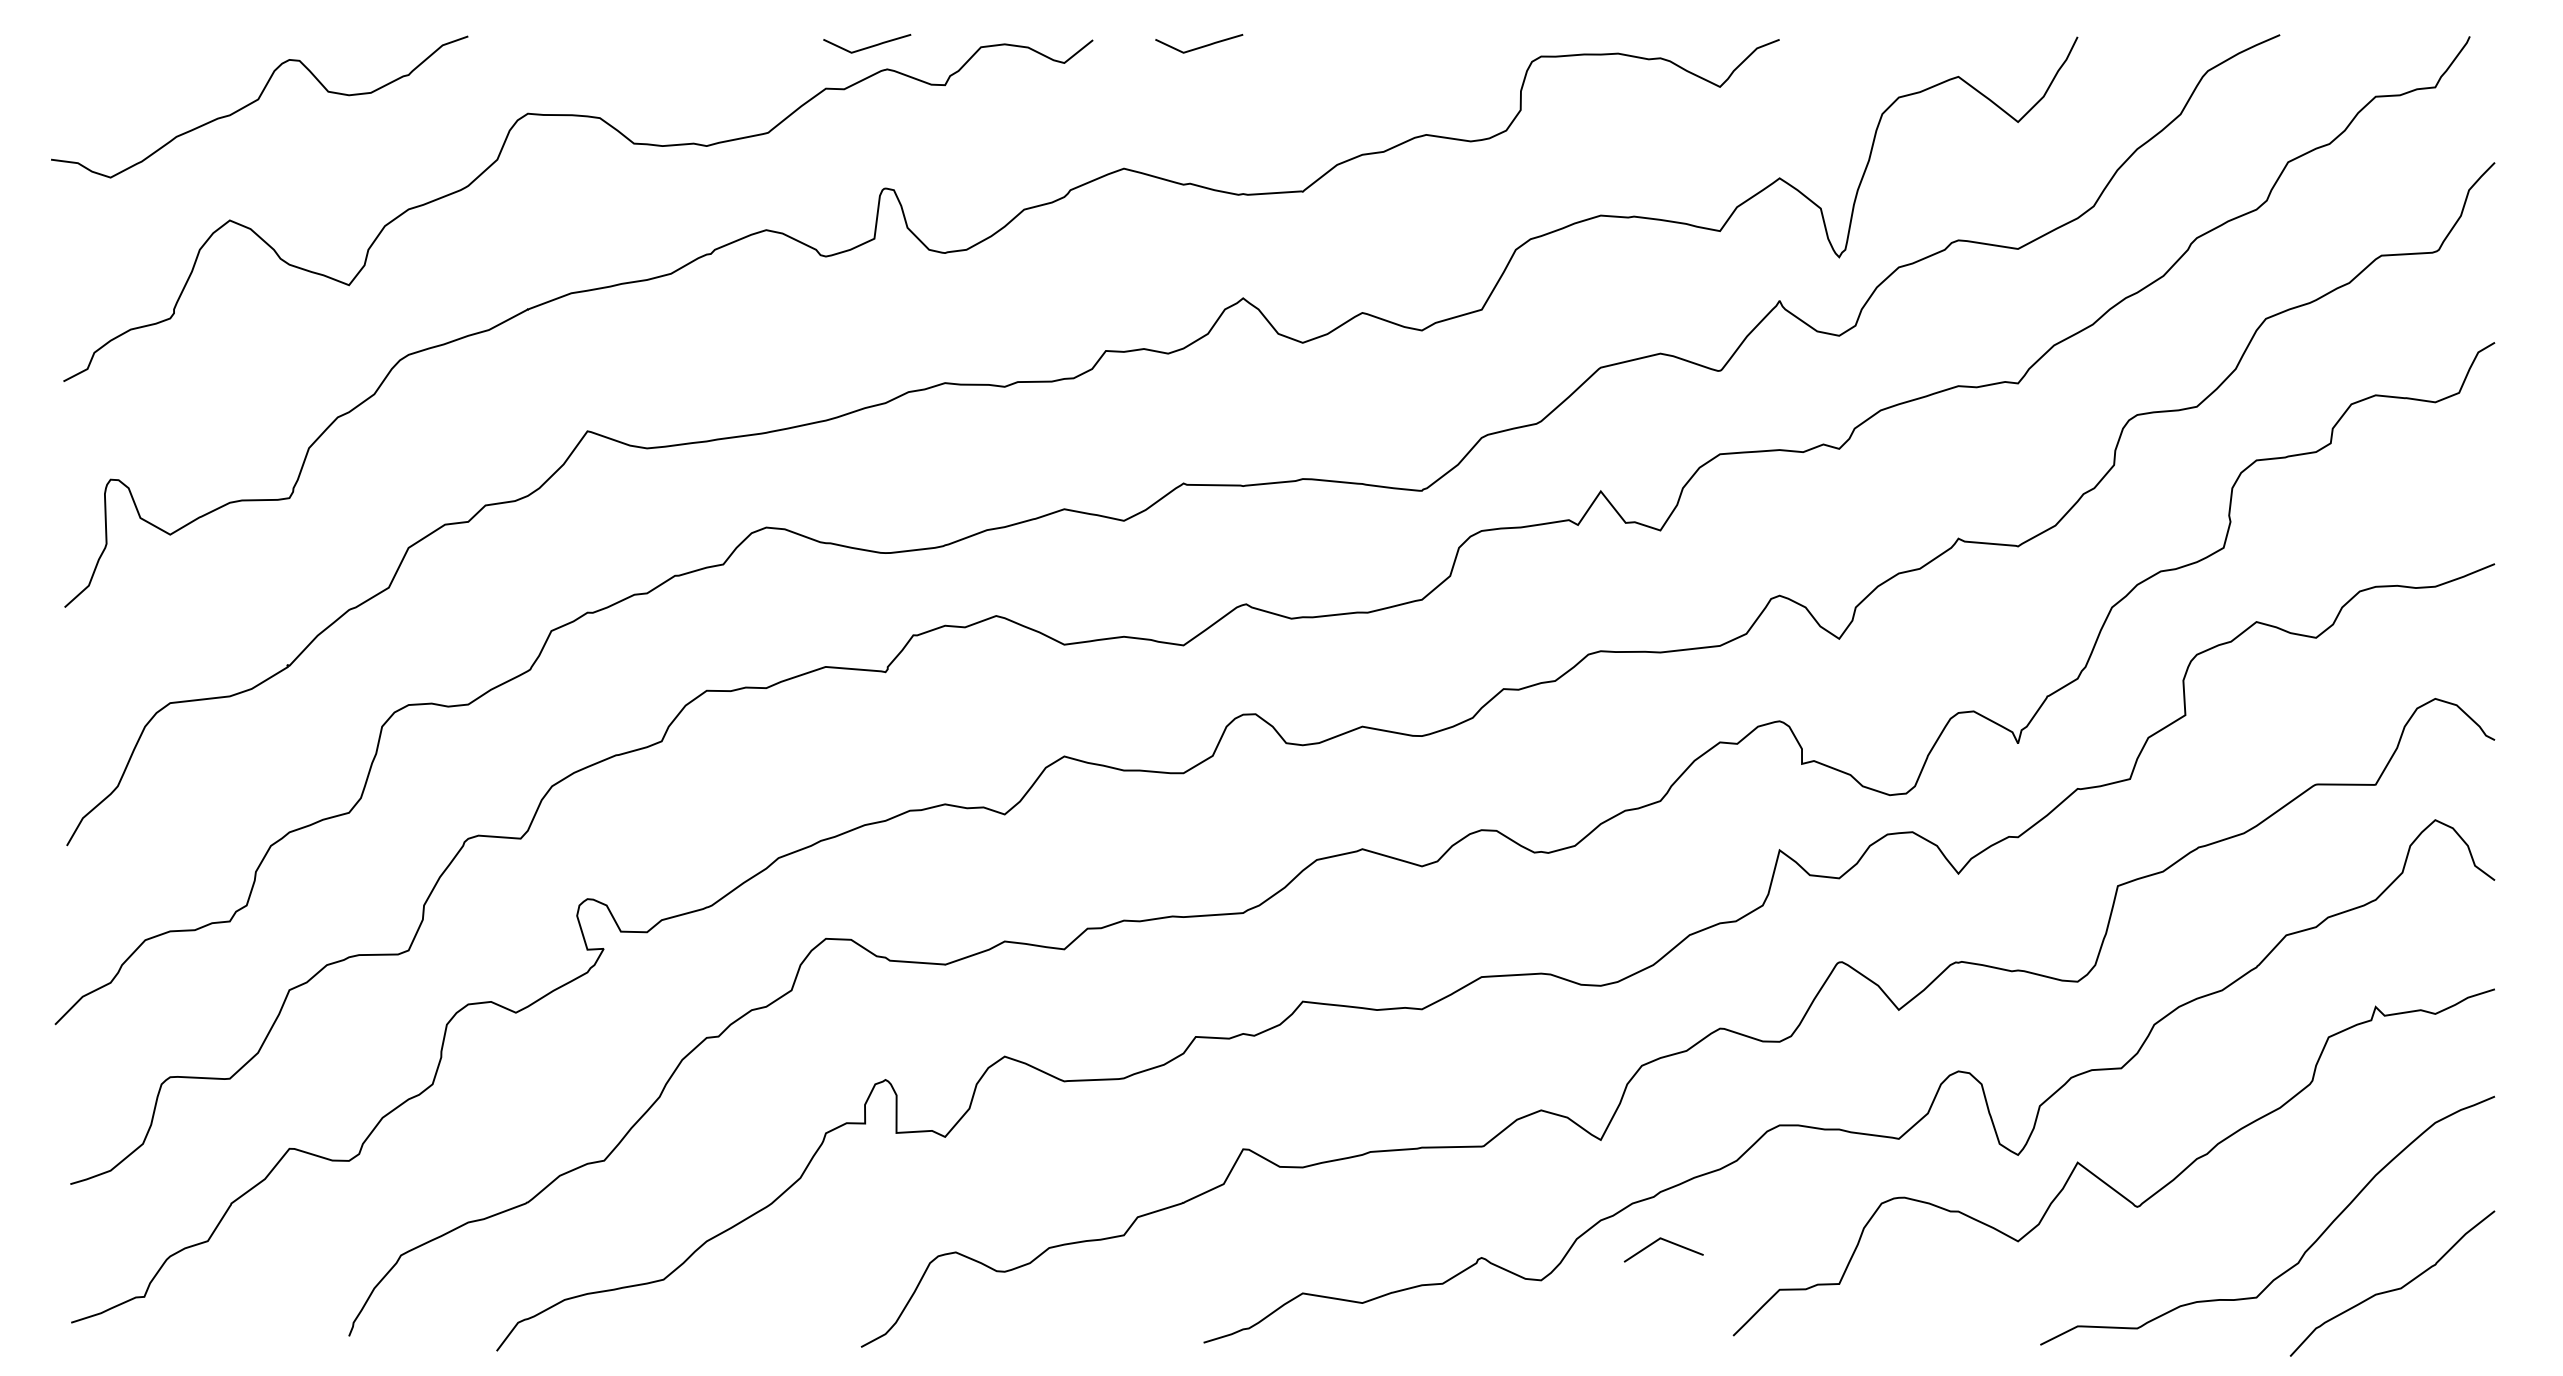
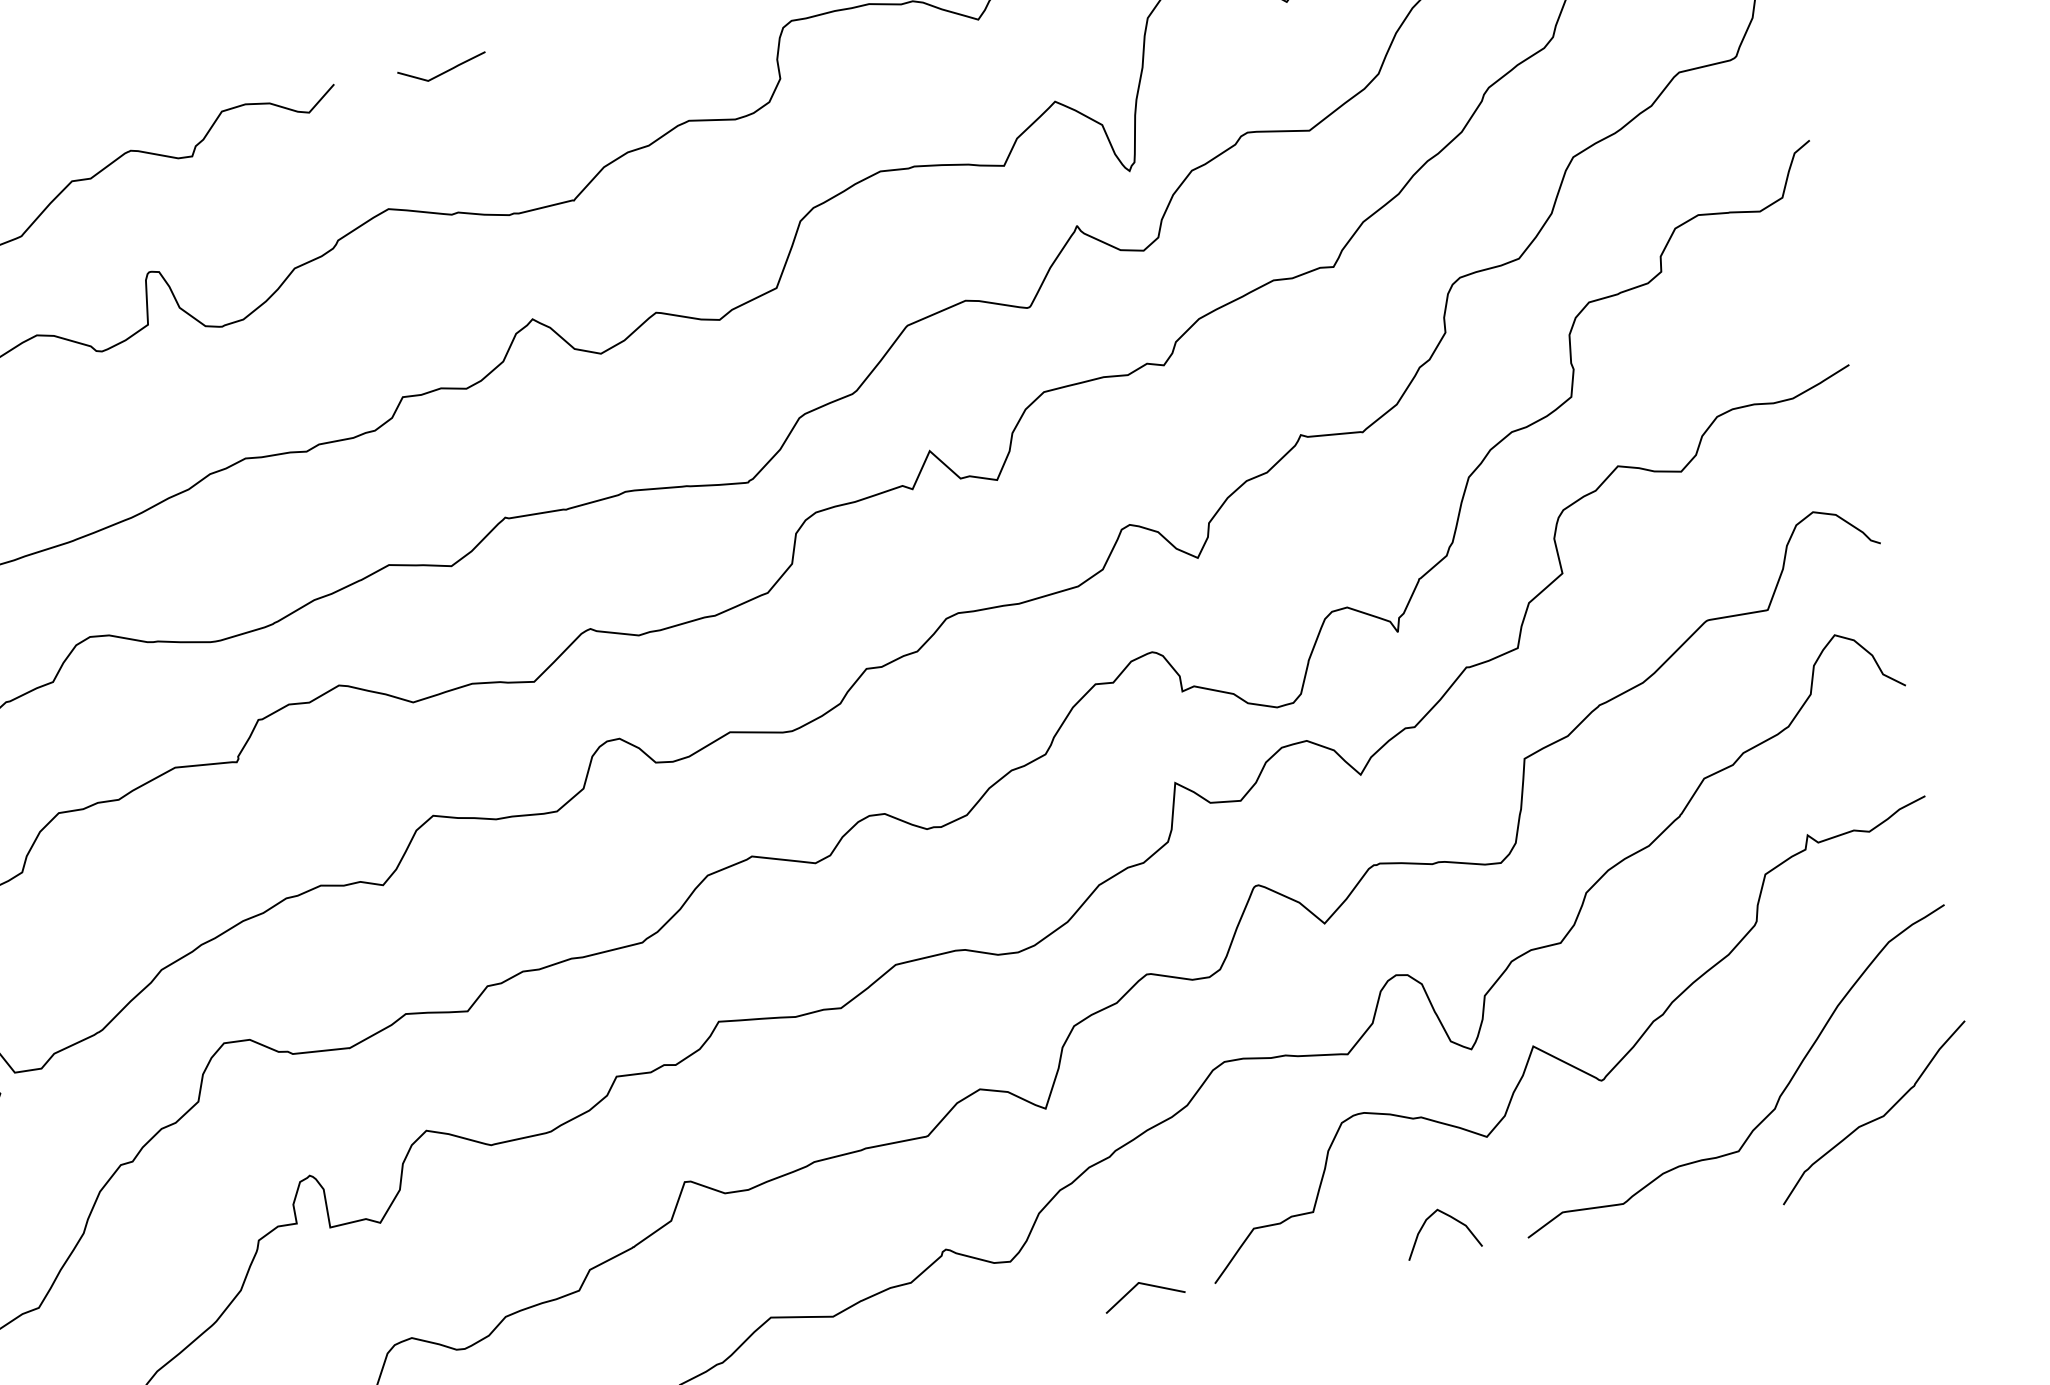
line: (868, 46) -> (107, 130), removed
curve: (1665, 1241) -> (1144, 1285), moved
curve: (1969, 1312) -> (1450, 1217), added

